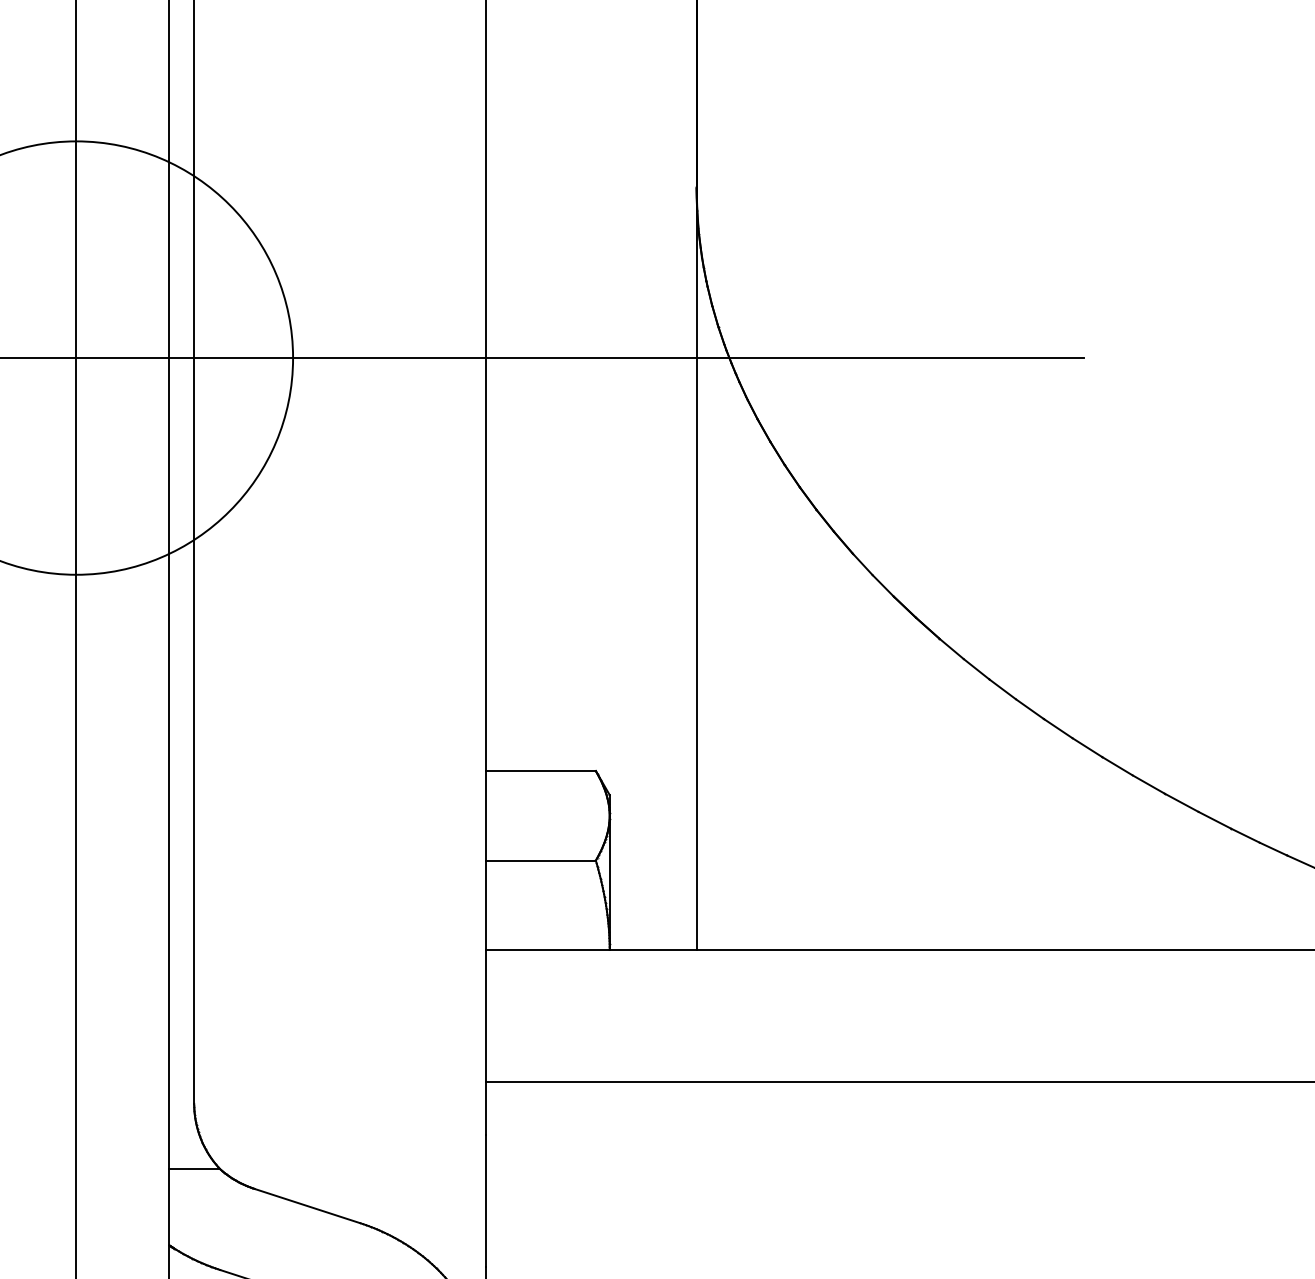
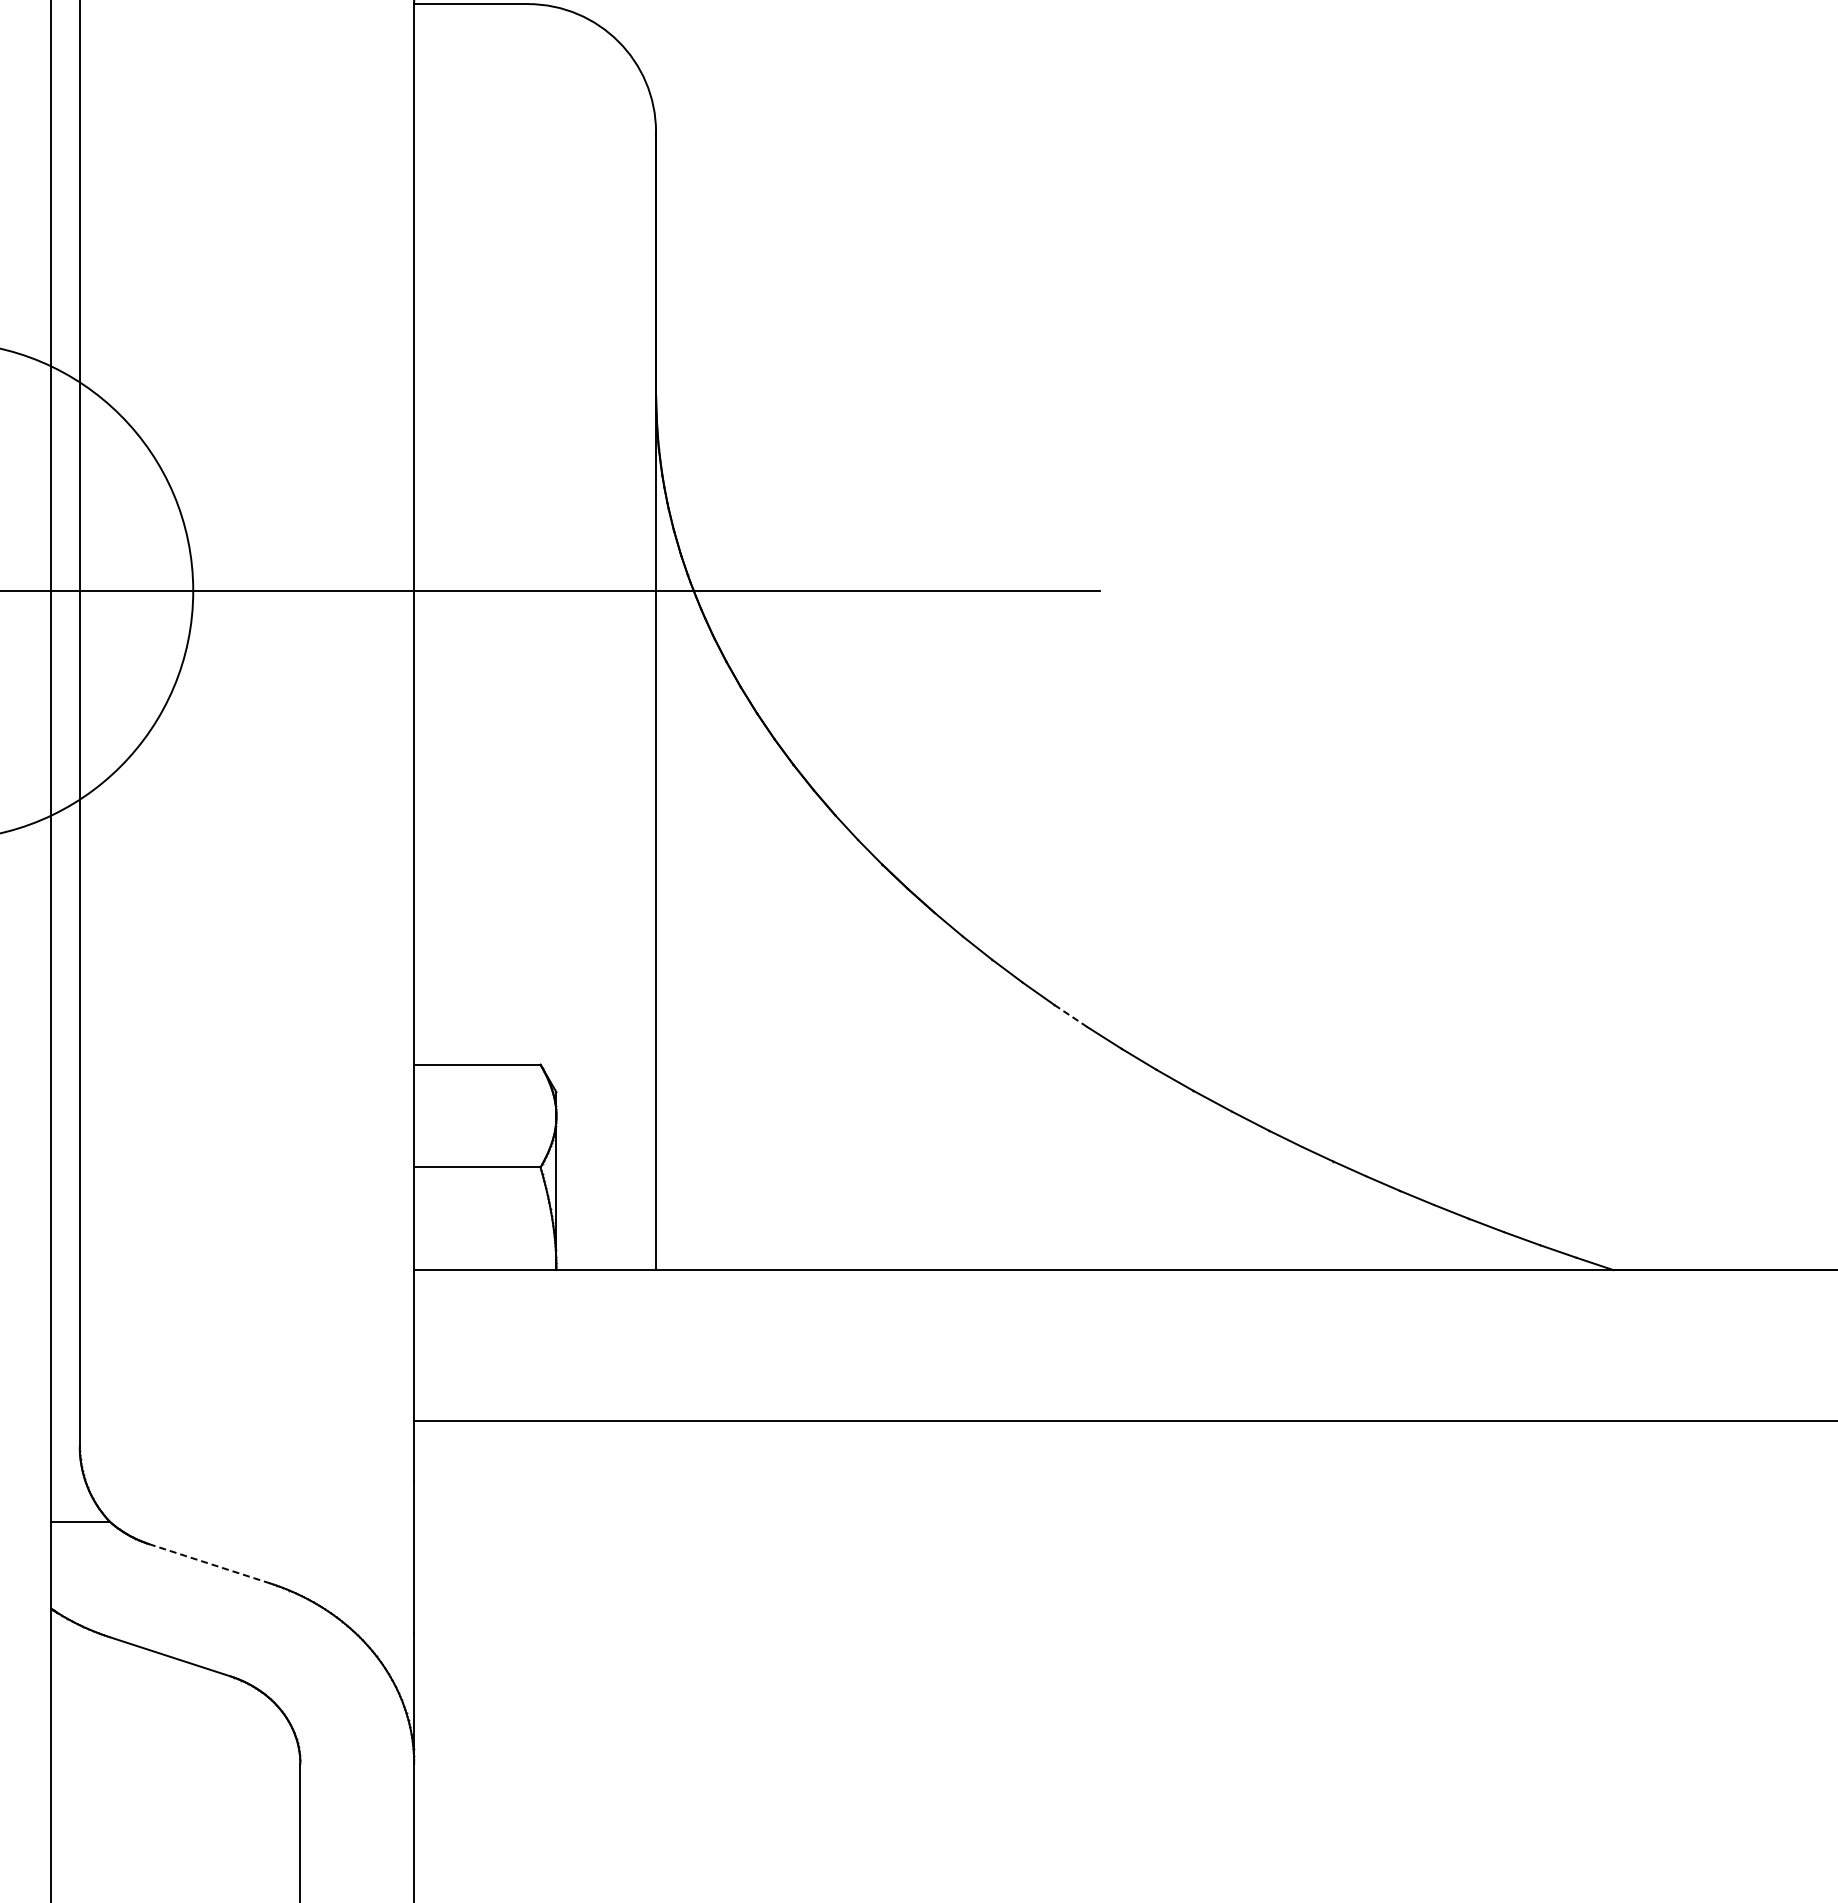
line: (1057, 728) -> (1070, 1016), solid -> dashed
line: (307, 1205) -> (209, 1563), solid -> dashed

